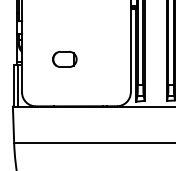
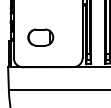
part: (64, 59) -> (40, 37), size x1.67

